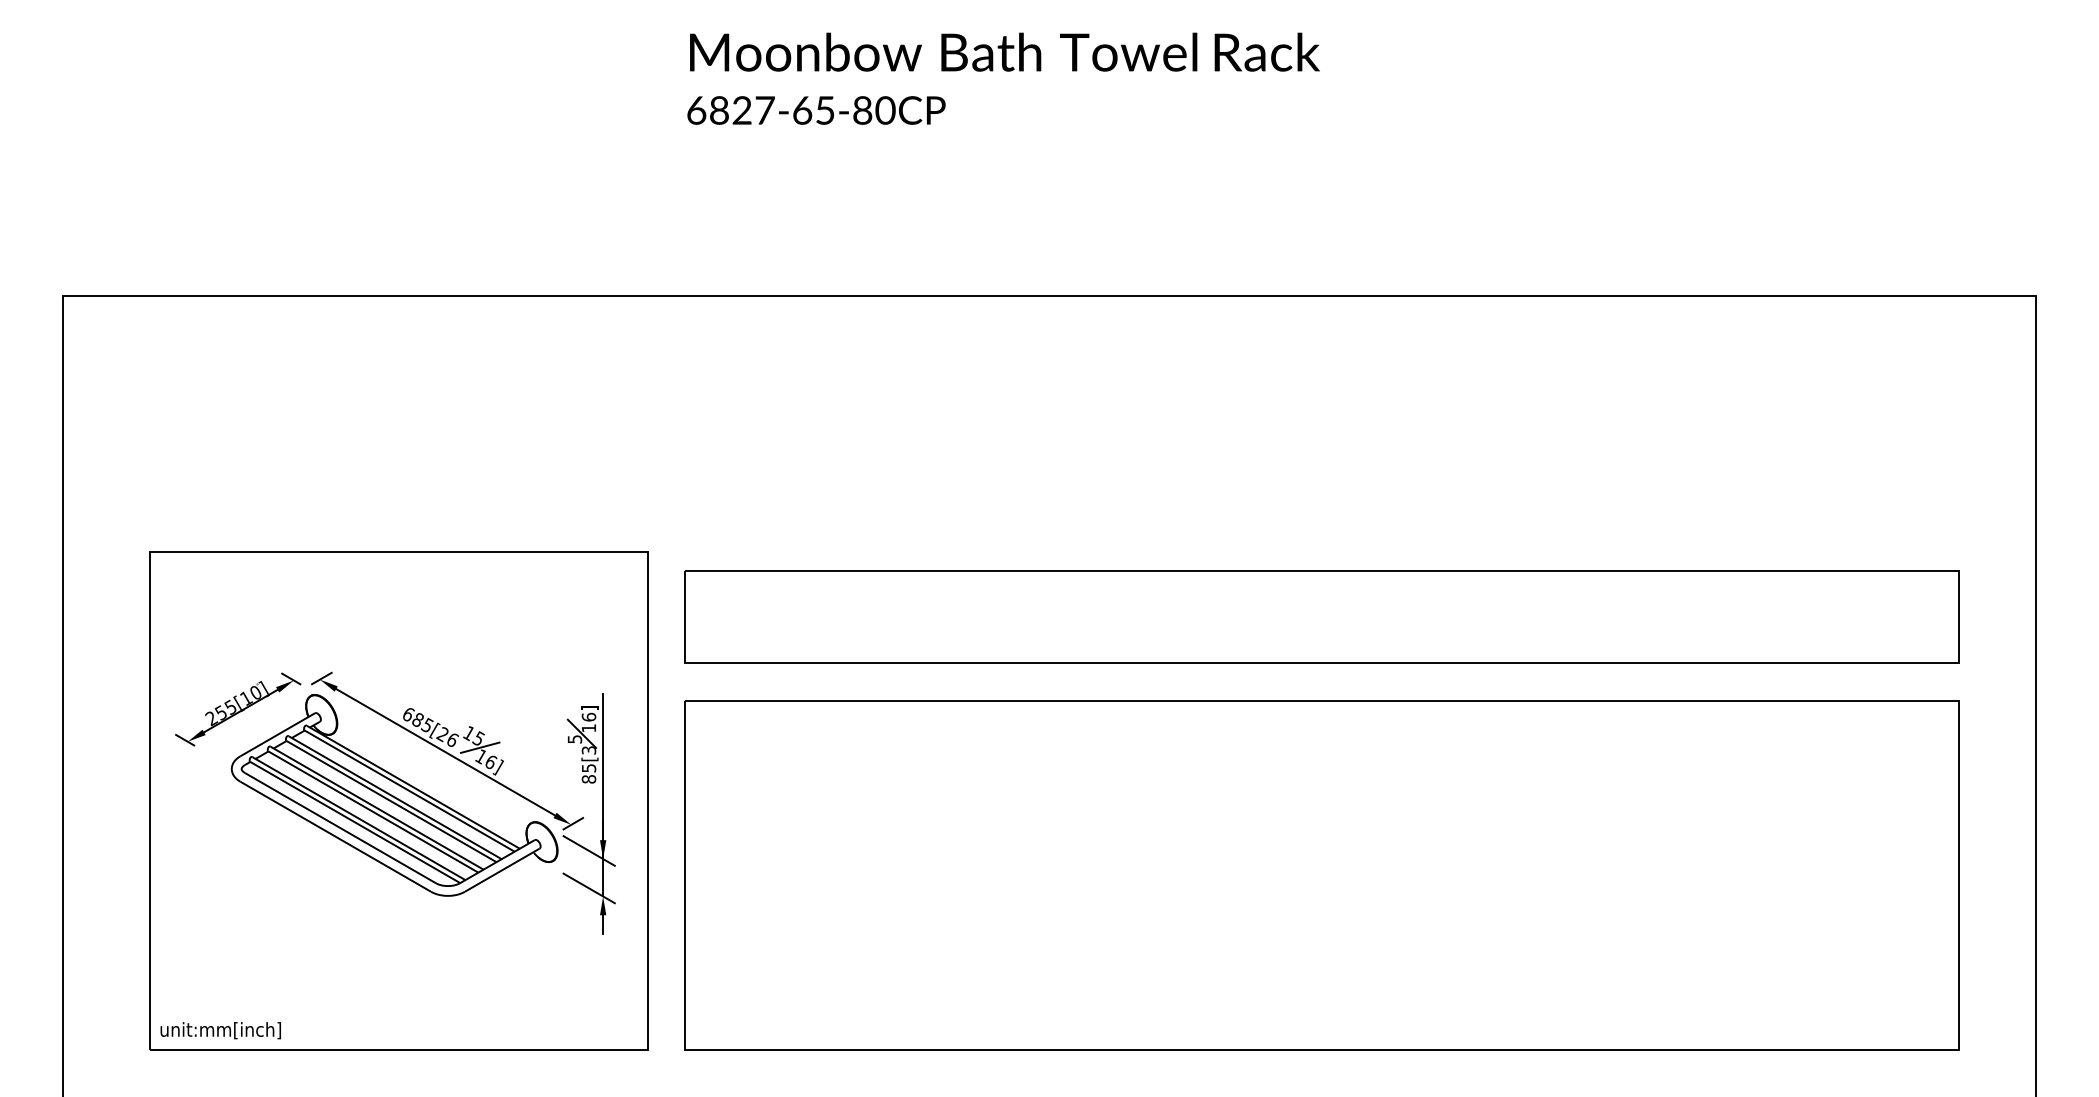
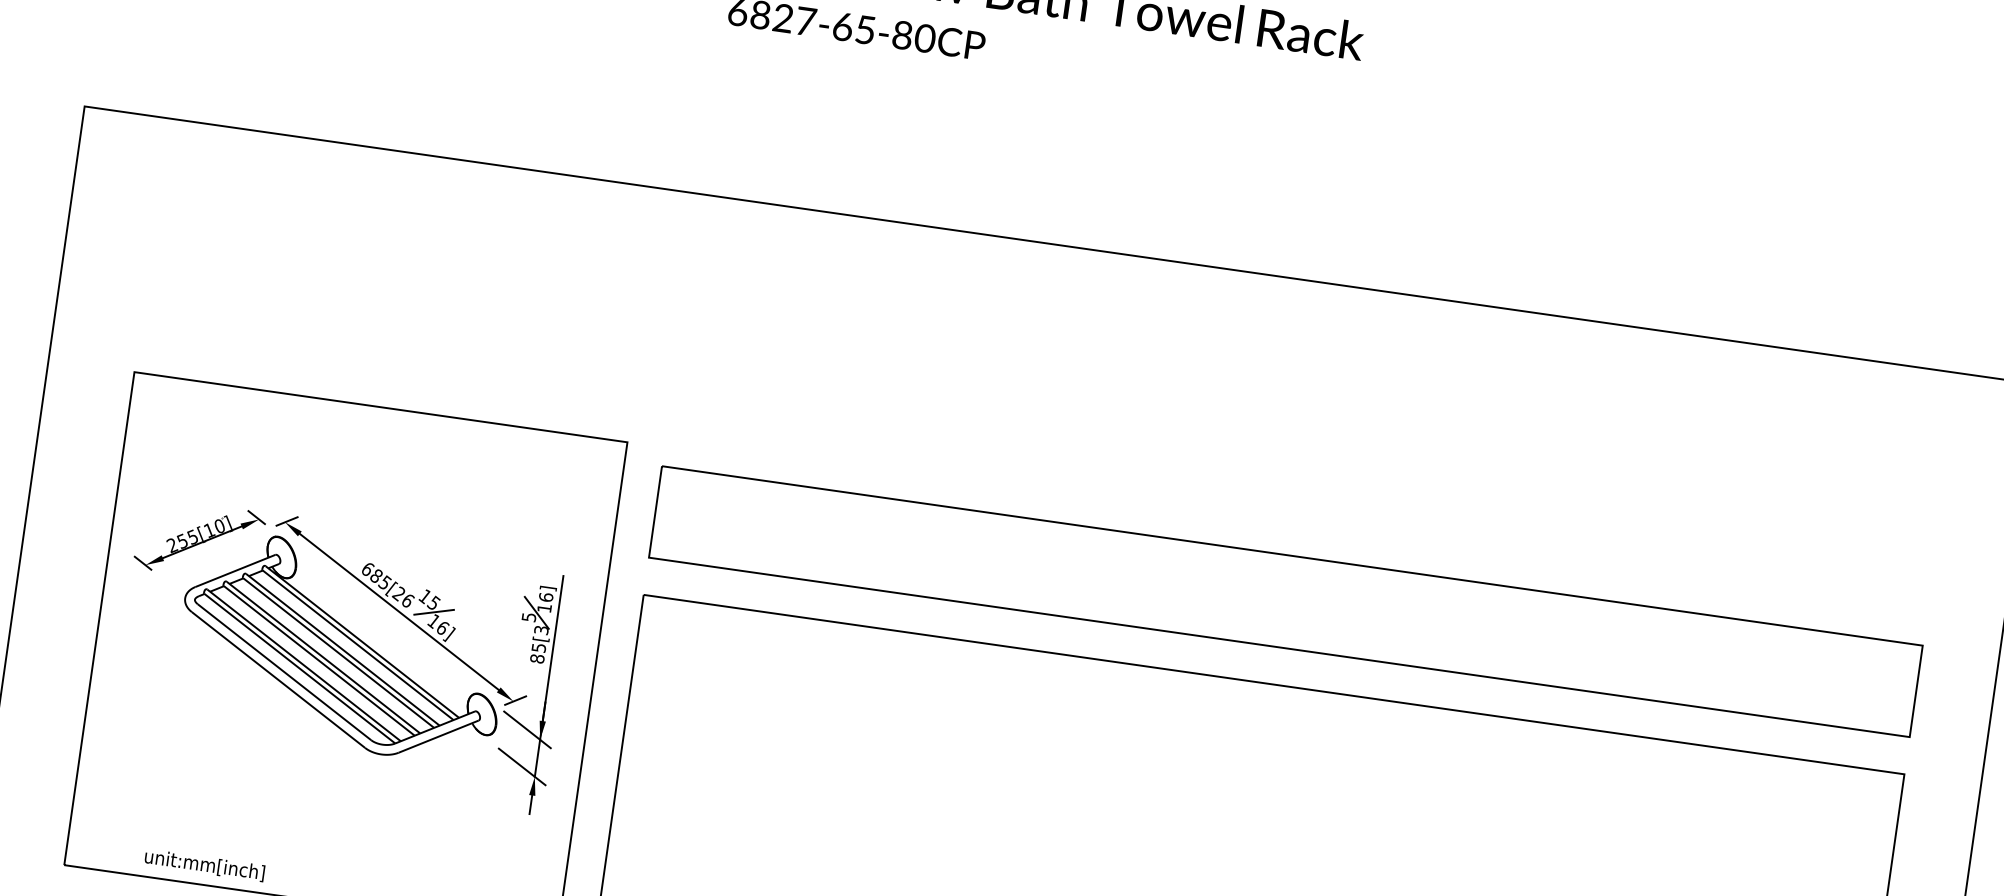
text: (220, 1030) -> (204, 865), moved

